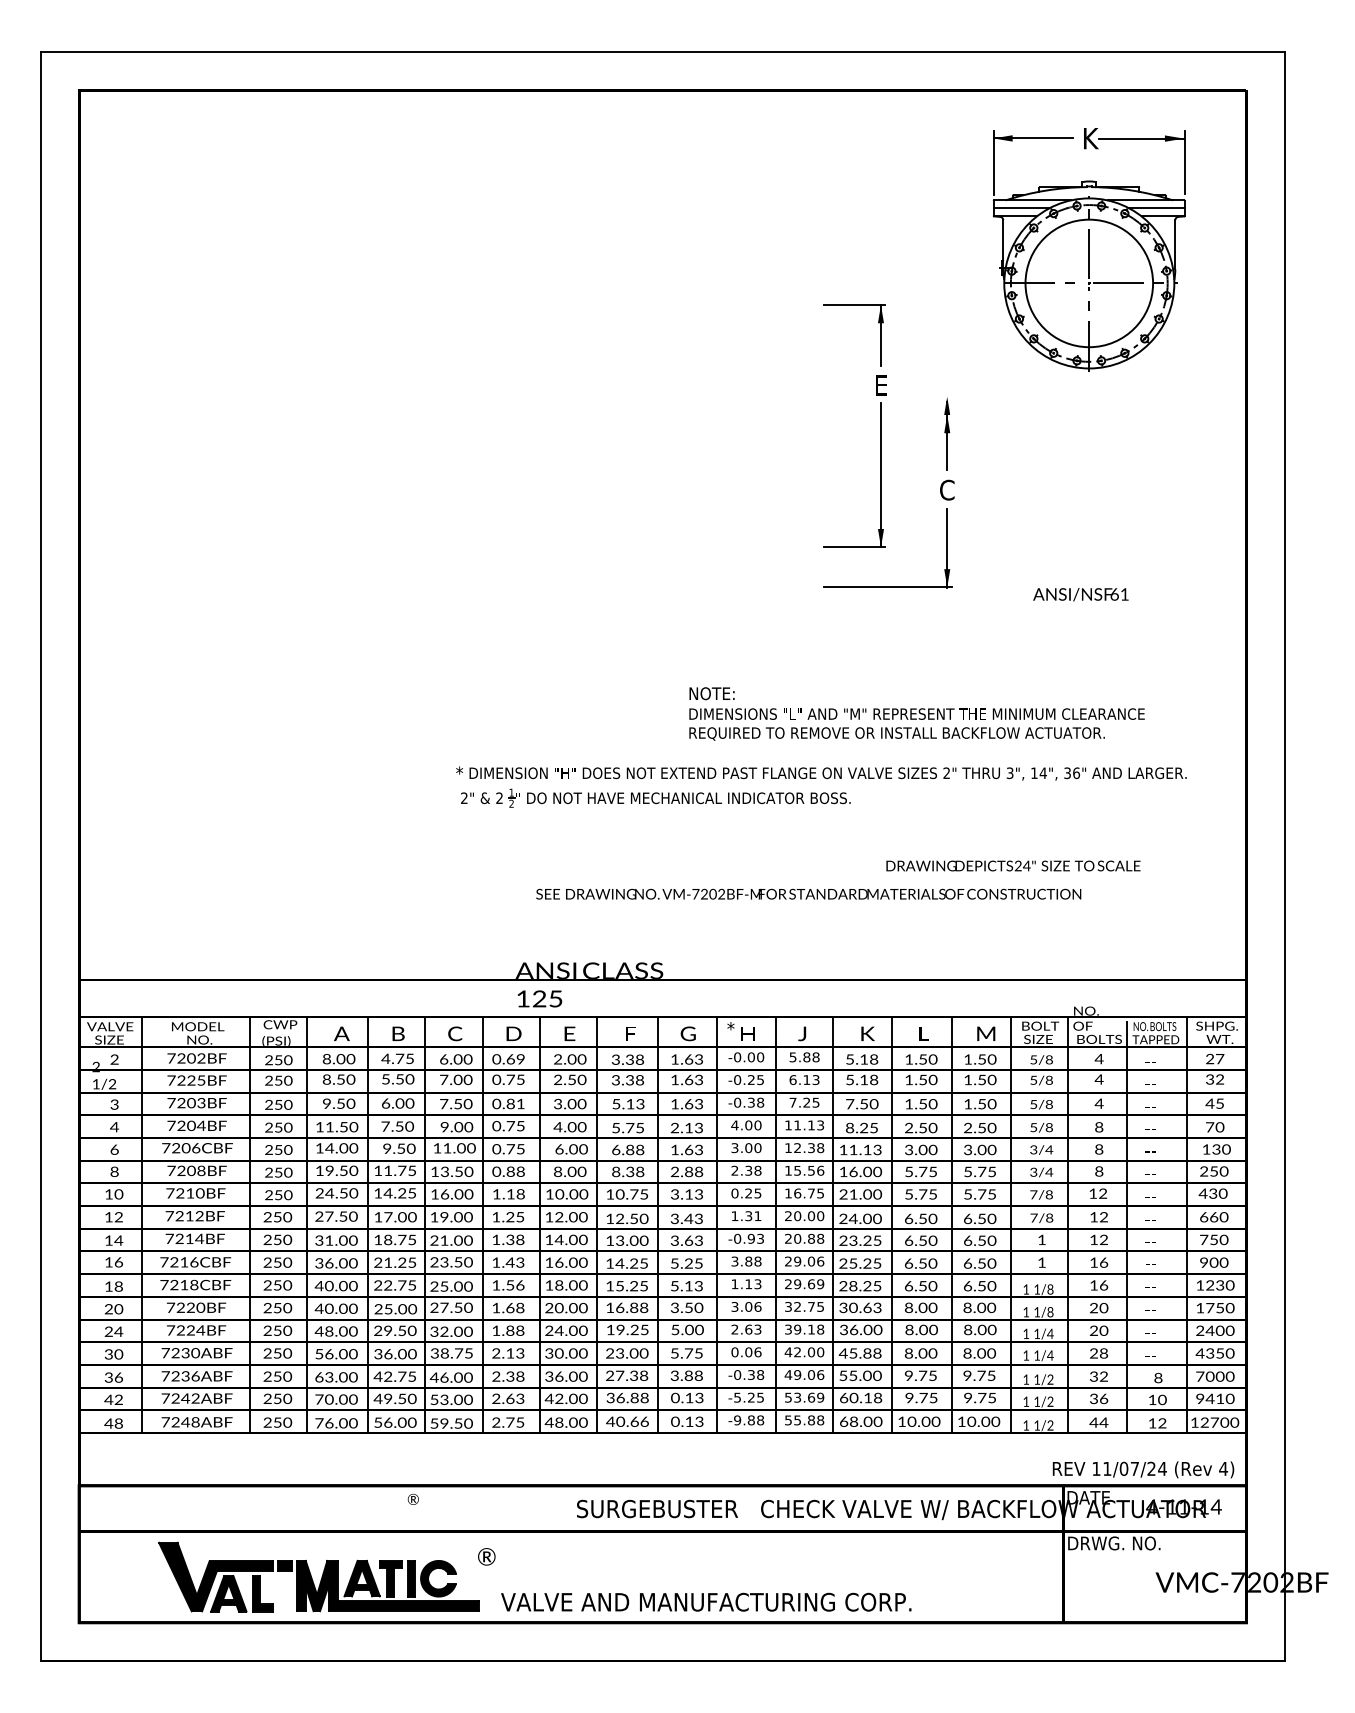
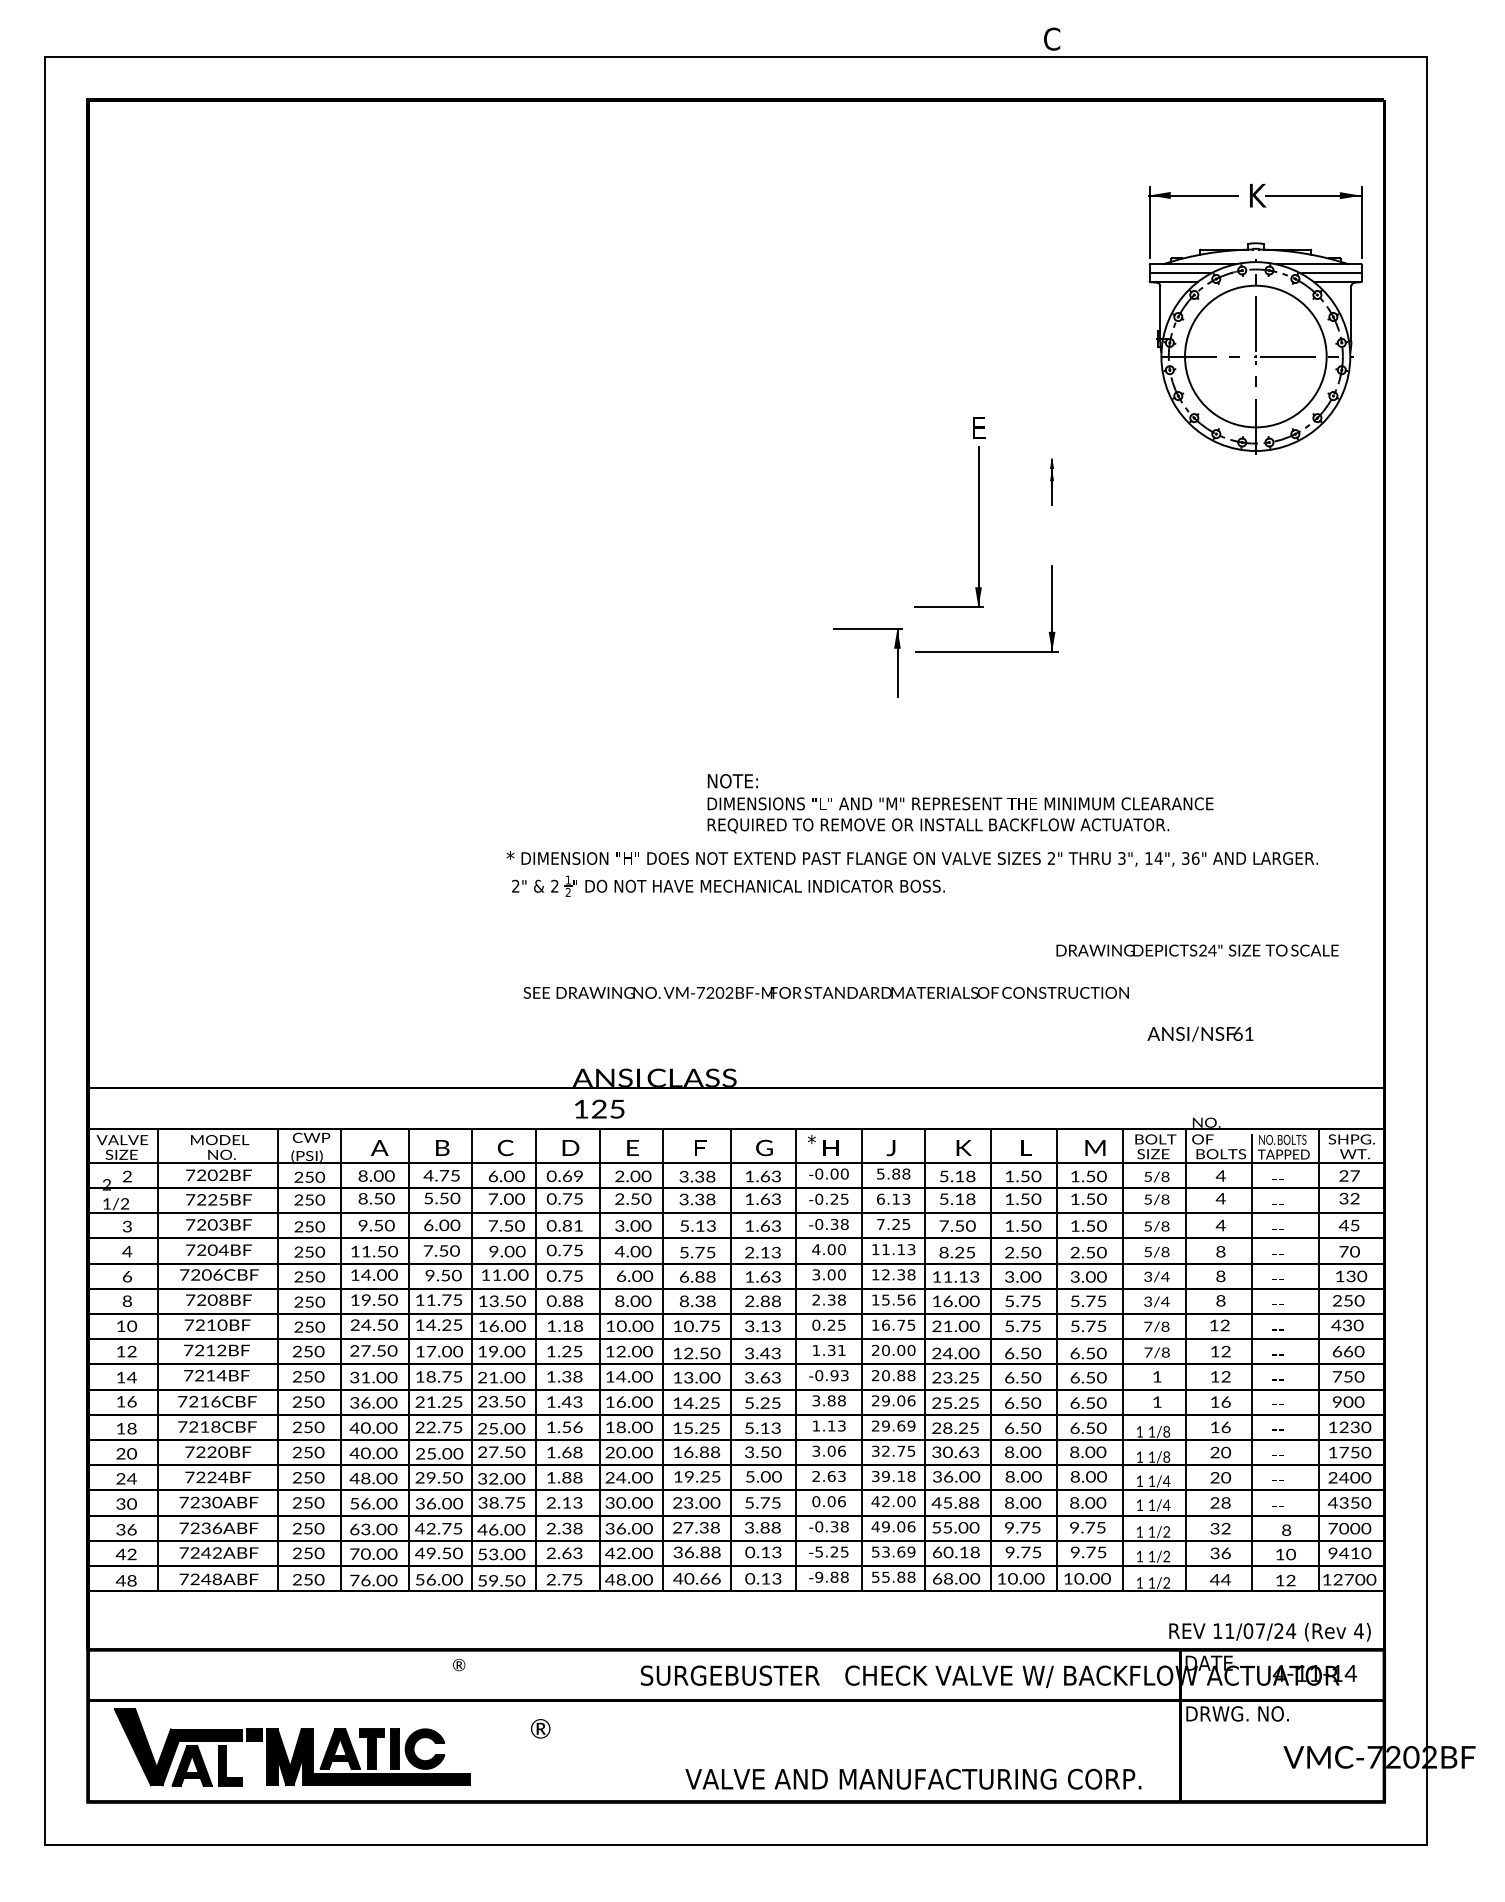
part: (1088, 250) -> (1255, 319), moved
part: (880, 335) -> (897, 662), moved
part: (946, 433) -> (1051, 481), size x0.6
text: (947, 489) -> (1052, 38), moved
text: (1080, 594) -> (1200, 1033), moved
text: (917, 713) -> (960, 803), moved
text: (1013, 865) -> (1197, 950), moved
text: (808, 893) -> (825, 992), moved
part: (318, 1577) -> (291, 1747), moved
text: (706, 1601) -> (913, 1778), moved

